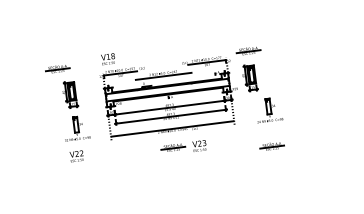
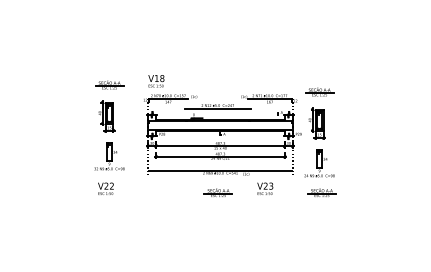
part: (57, 68) -> (109, 84), moved
part: (268, 110) -> (319, 163), moved
text: (199, 145) -> (265, 188), moved
part: (271, 146) -> (321, 192), moved

